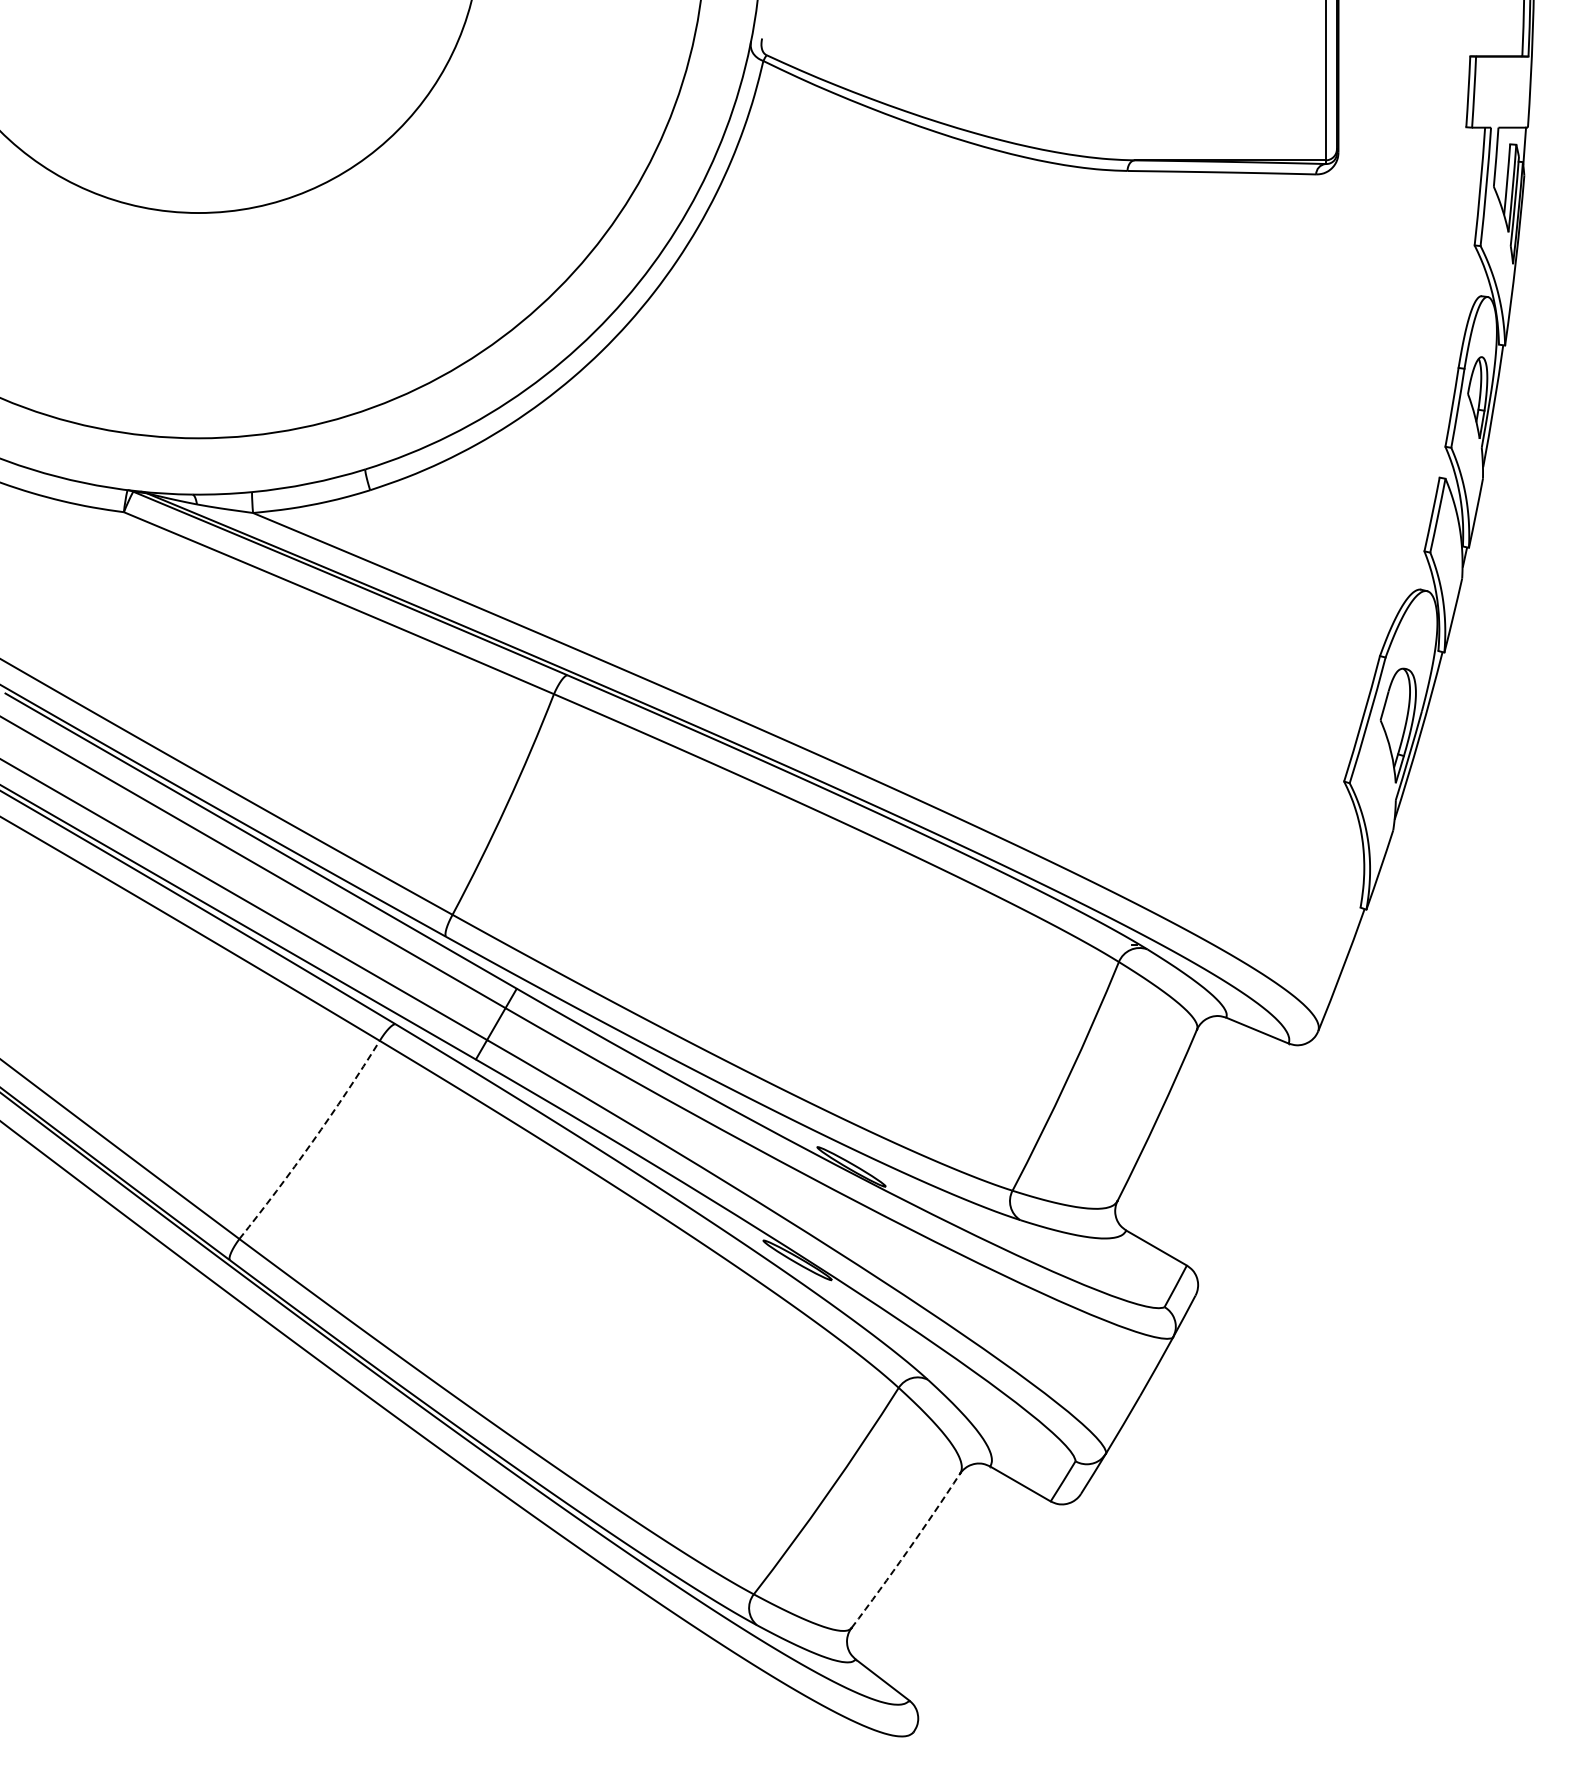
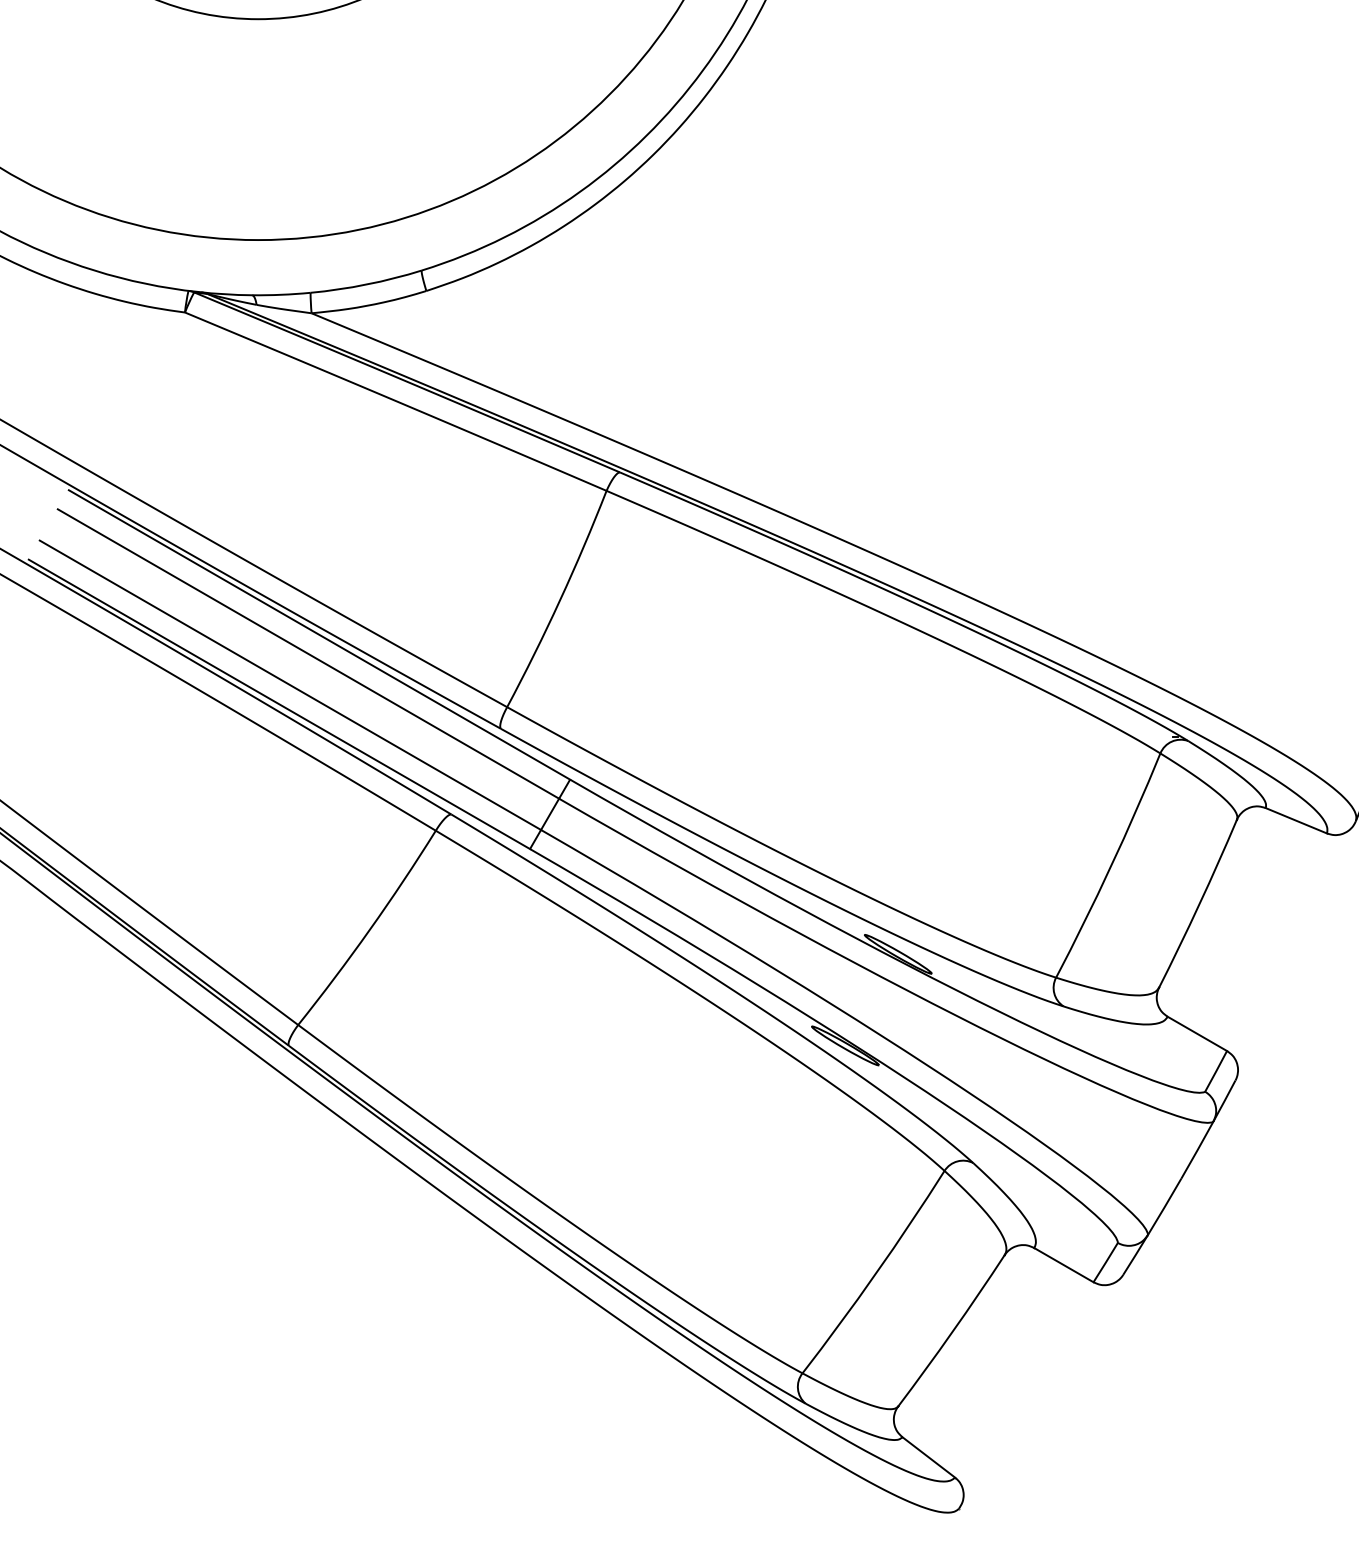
arc: (312, 1141) -> (369, 929), dashed -> solid
arc: (907, 1551) -> (953, 1331), dashed -> solid

